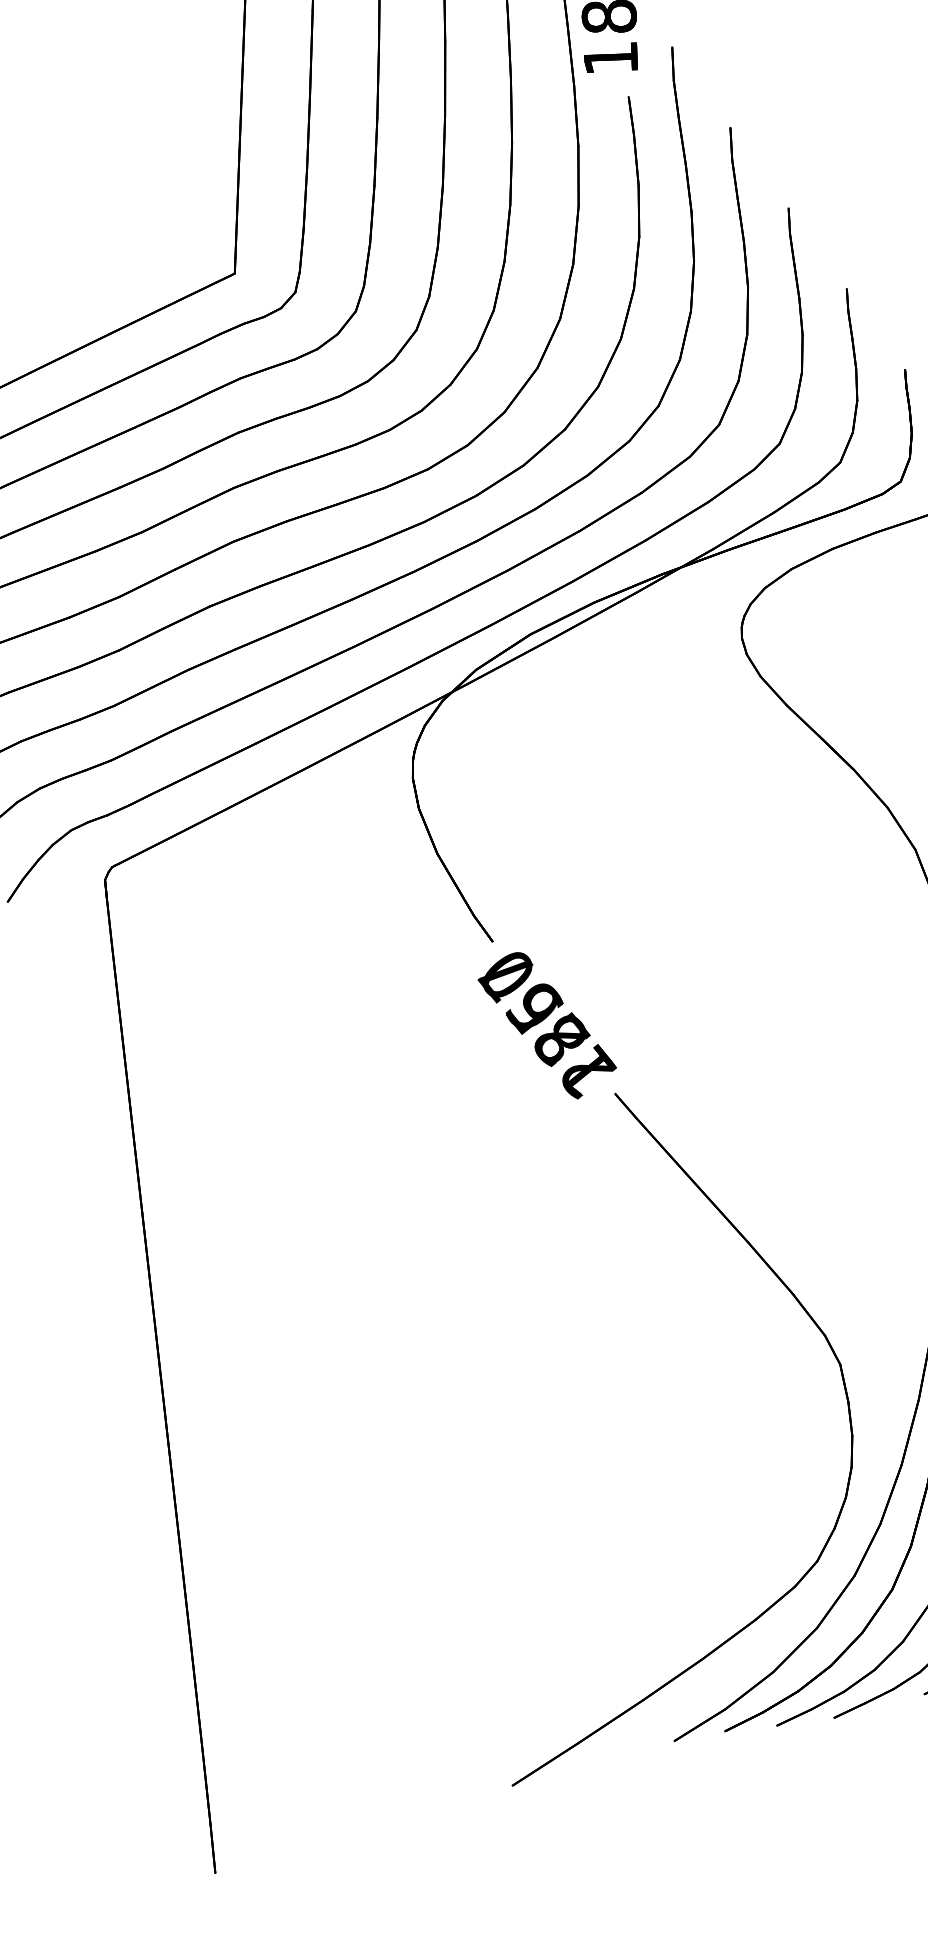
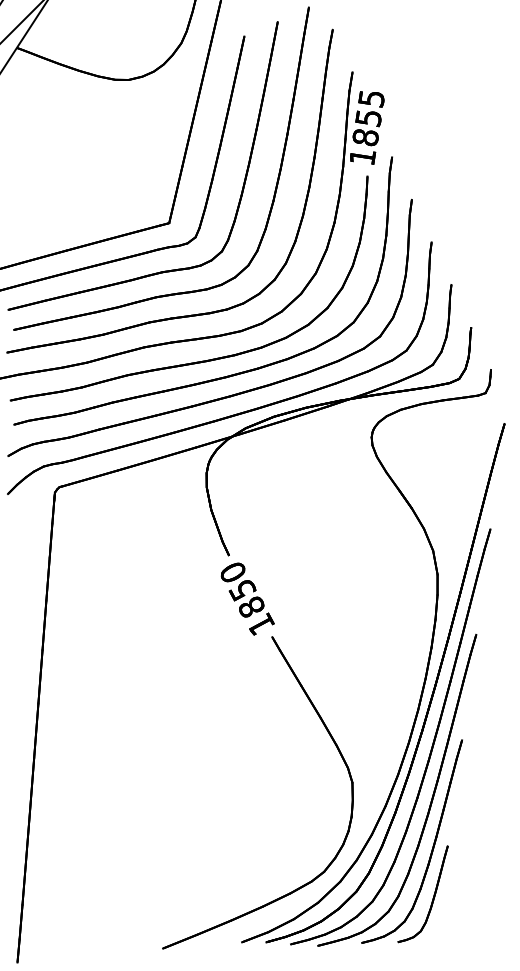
text: (546, 1025) -> (246, 599), 2267 -> 1850

